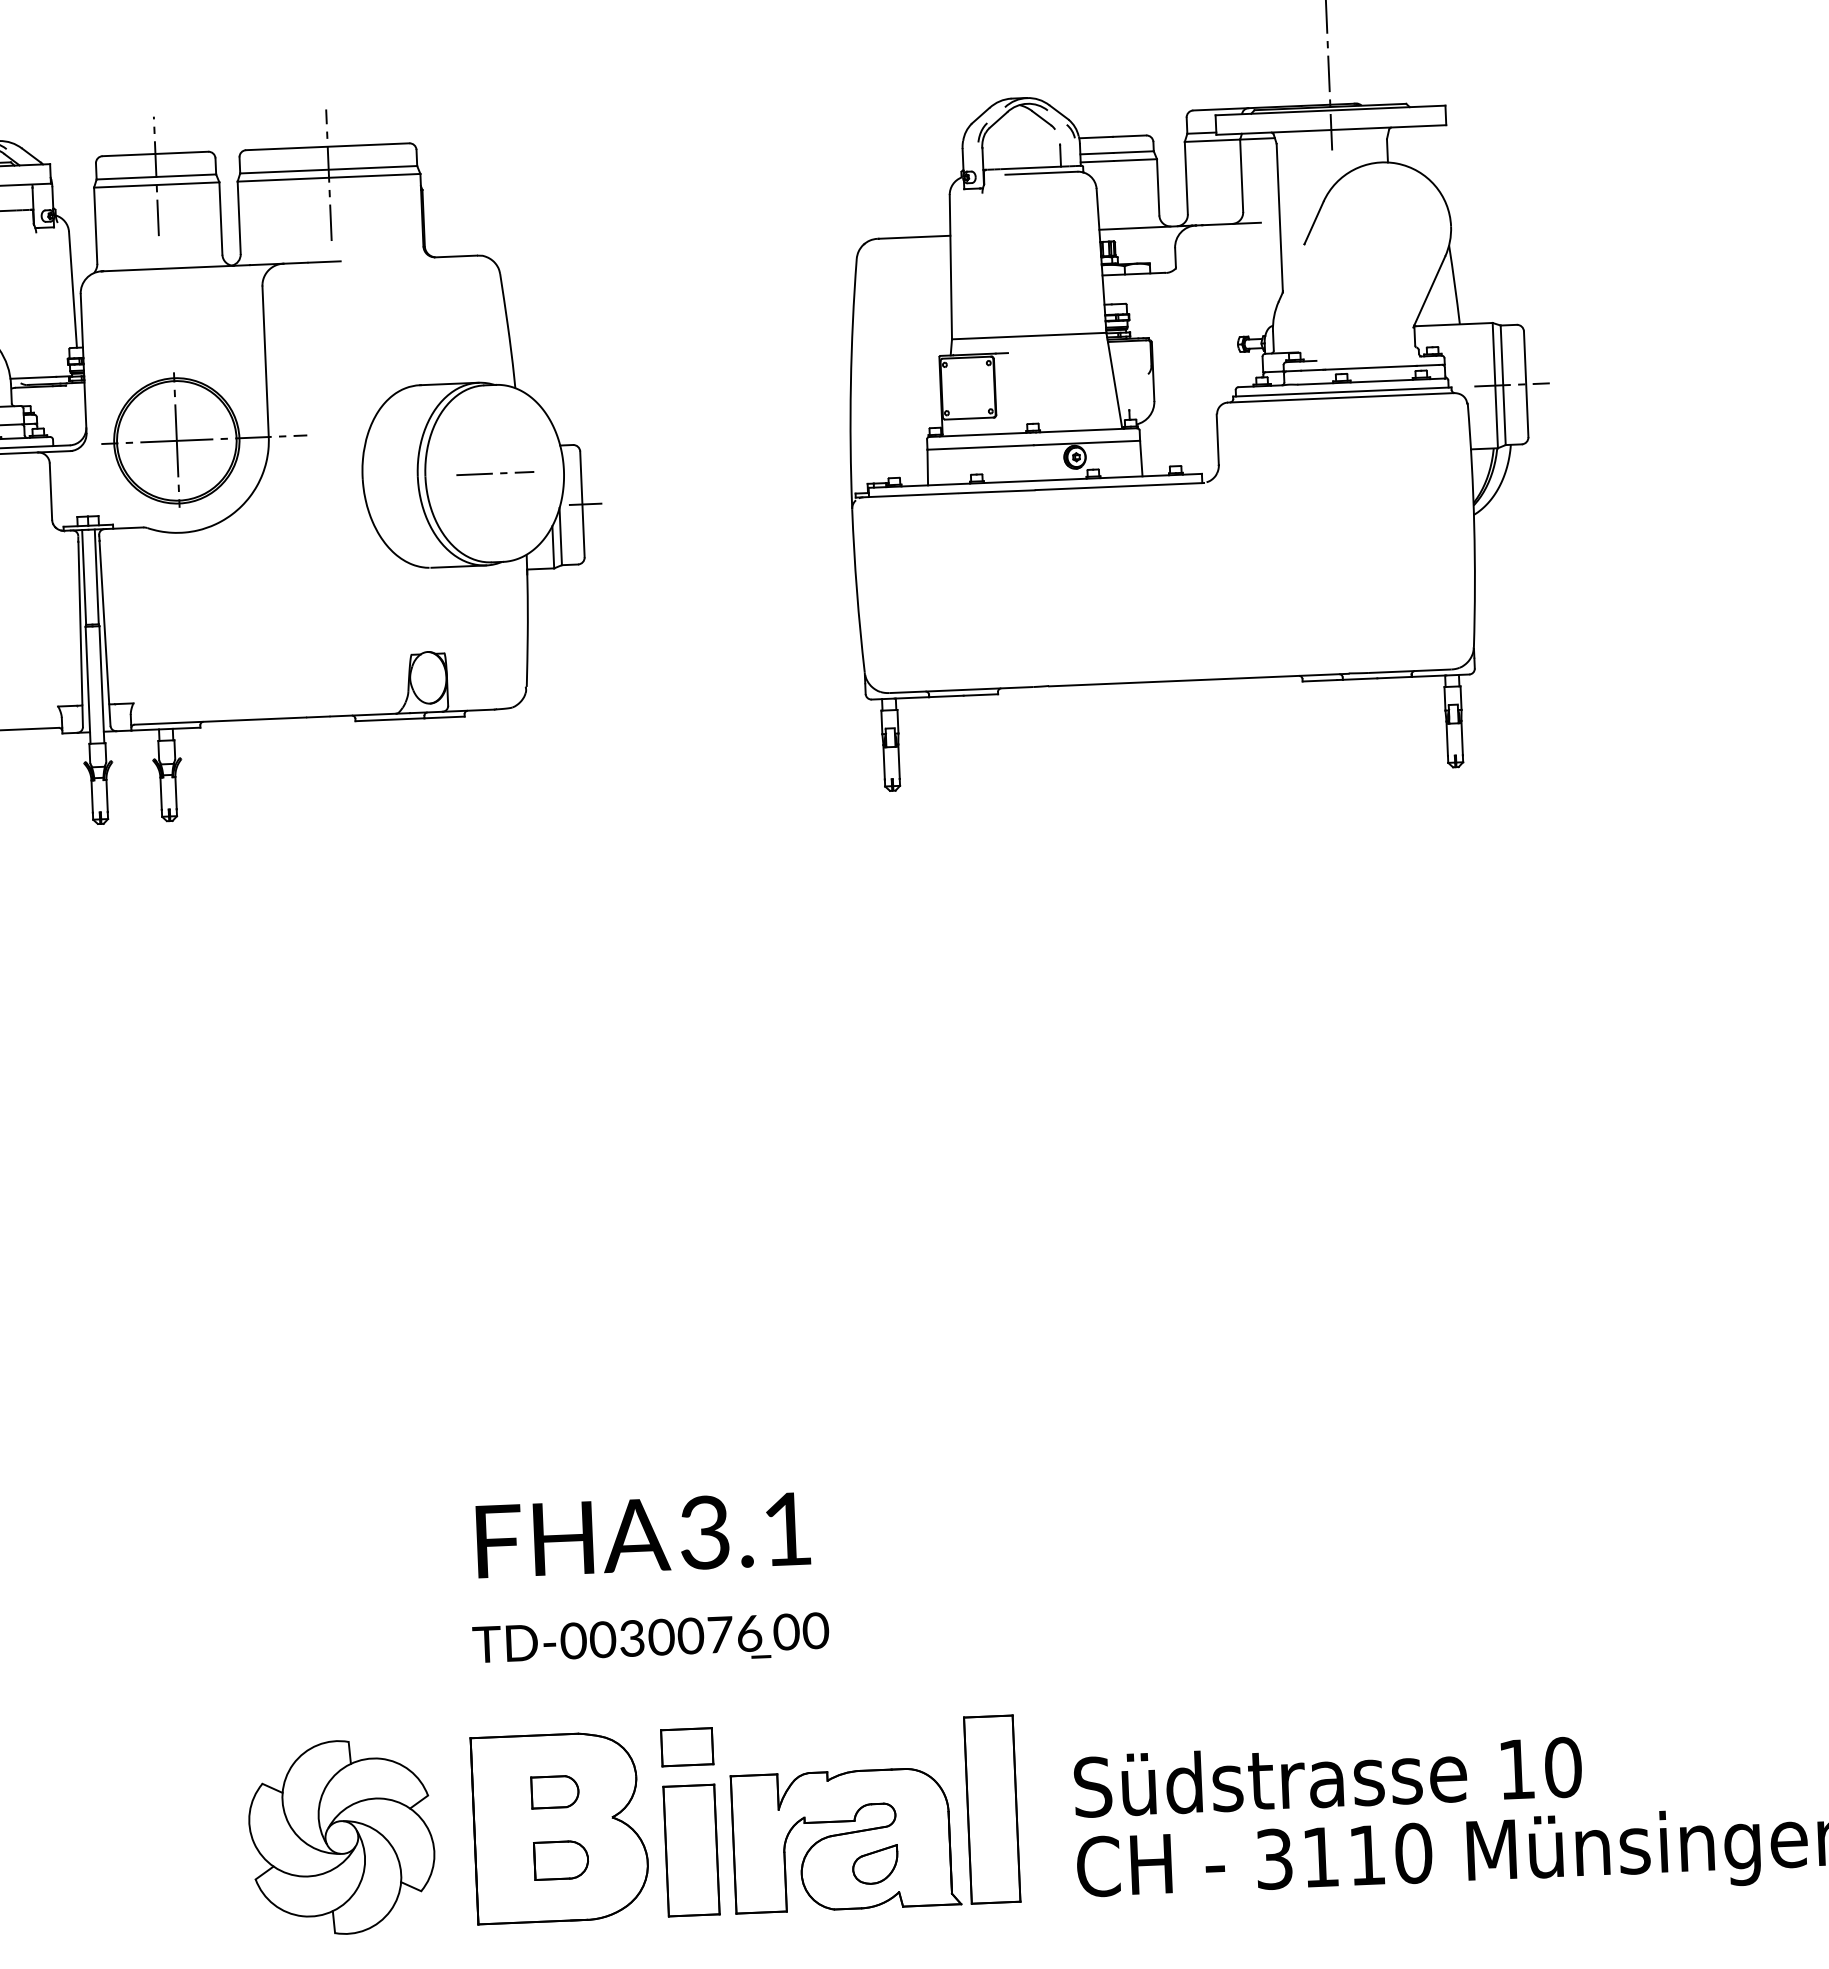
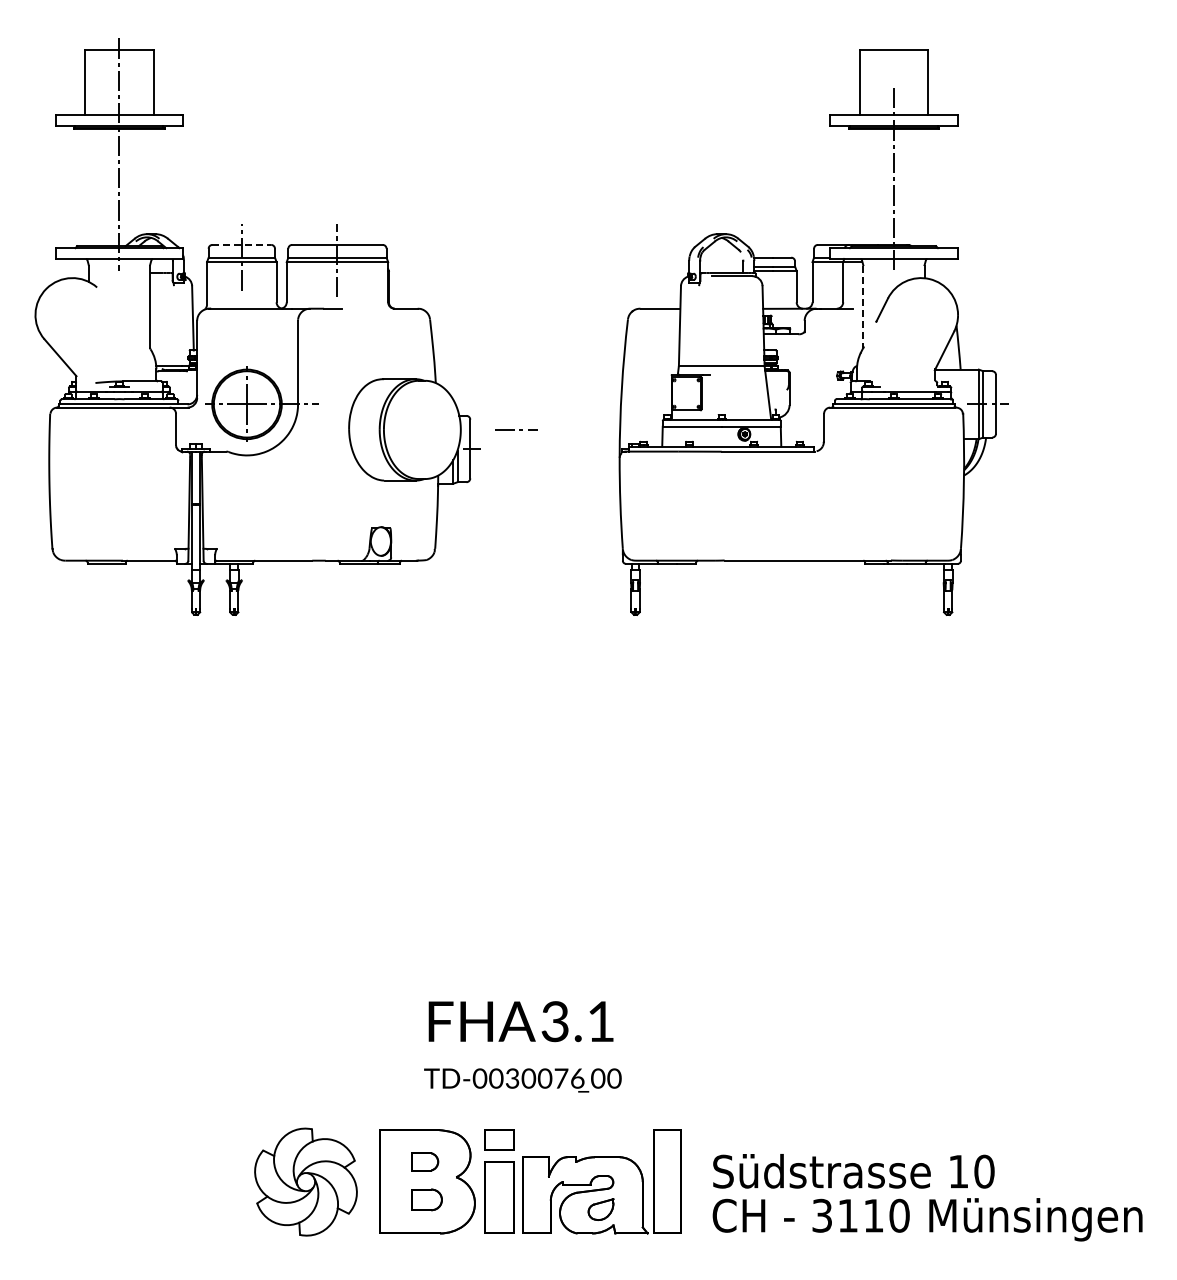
line: (156, 153) -> (242, 244), solid -> dashed
line: (1280, 217) -> (863, 306), solid -> dashed
line: (491, 472) -> (514, 429), moved
text: (647, 1579) -> (522, 1046), moved

